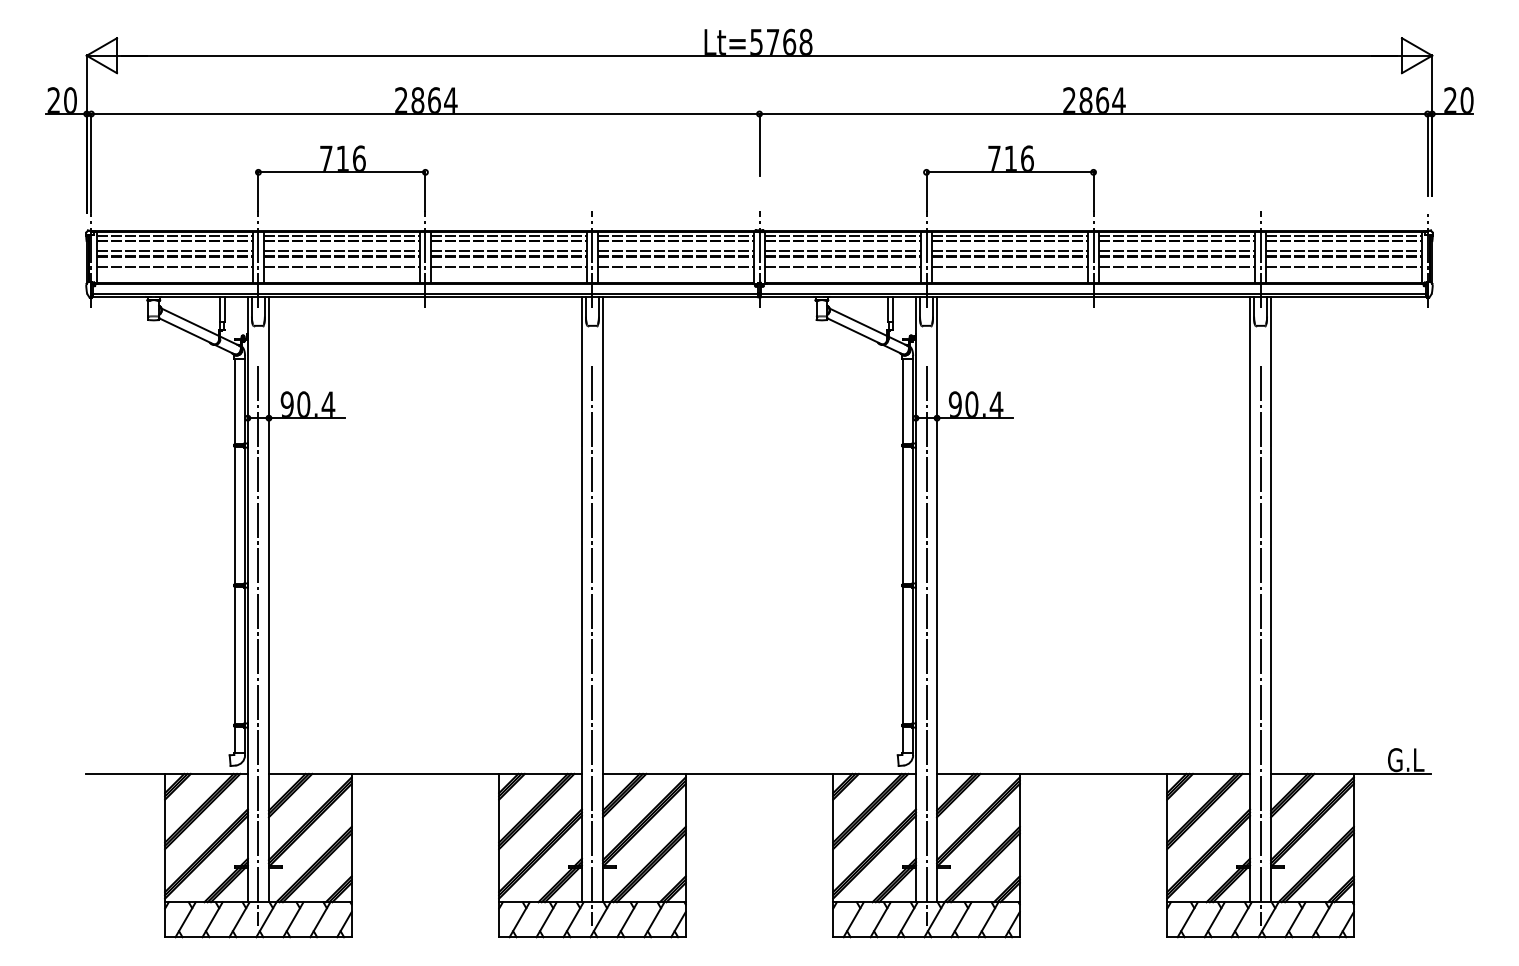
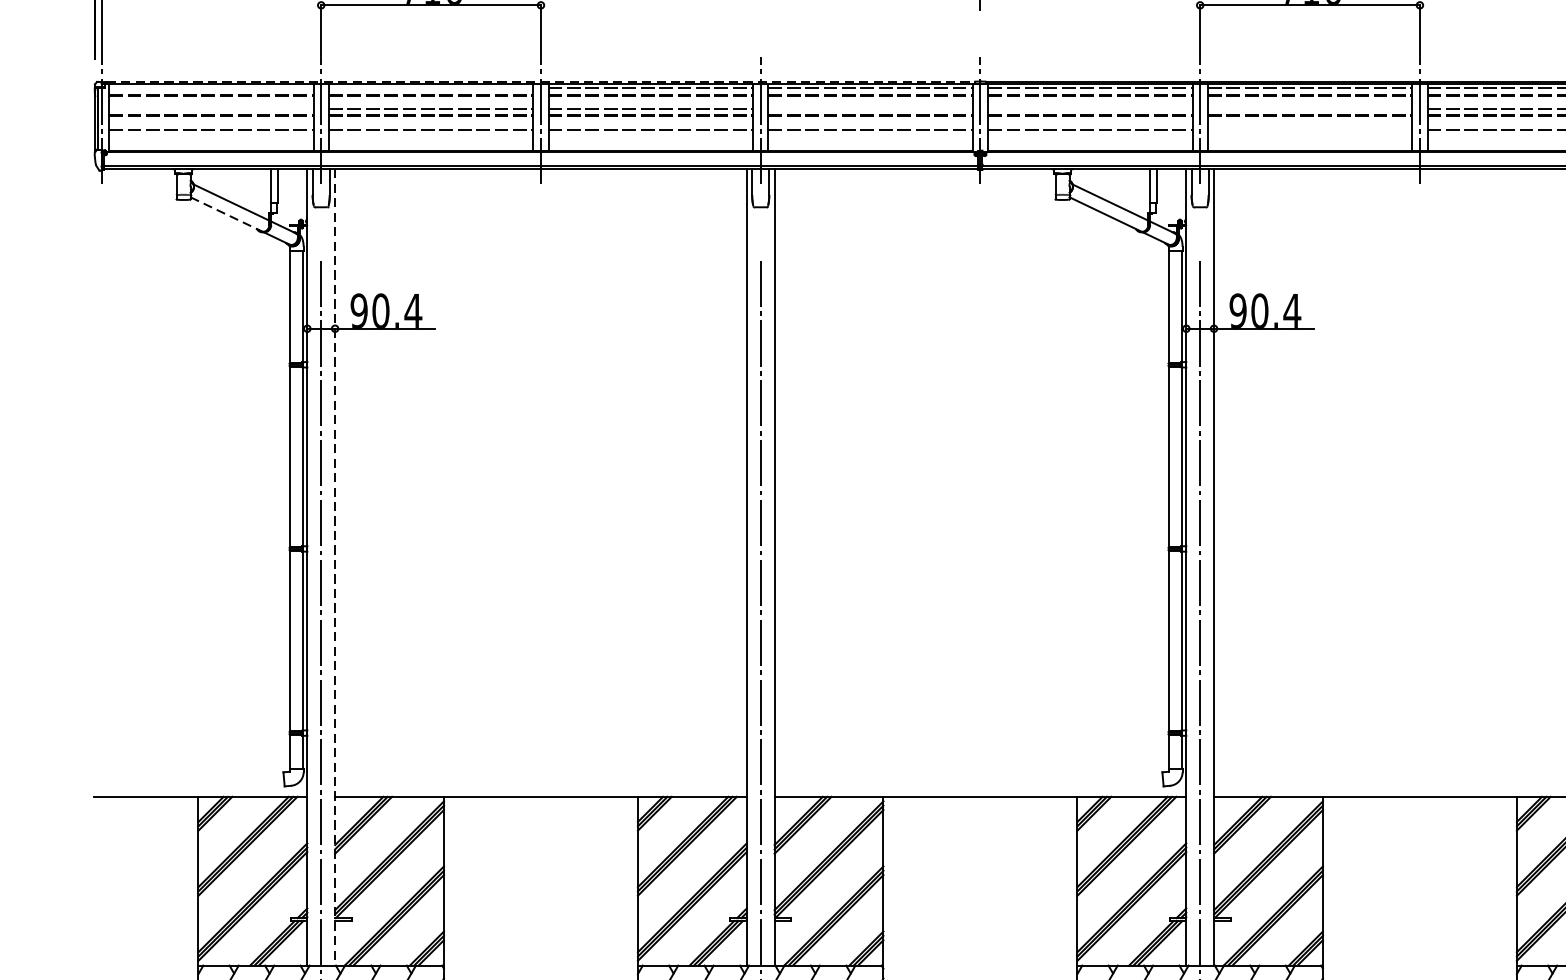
line: (425, 230) -> (541, 81), solid -> dashed
line: (174, 235) -> (210, 88), removed
line: (341, 235) -> (430, 88), removed
line: (174, 251) -> (210, 109), removed
line: (675, 251) -> (869, 109), removed
line: (842, 251) -> (1089, 109), removed
line: (1009, 251) -> (1309, 109), removed
line: (1009, 267) -> (1309, 130), removed
line: (187, 331) -> (227, 214), solid -> dashed
line: (268, 599) -> (334, 567), solid -> dashed

